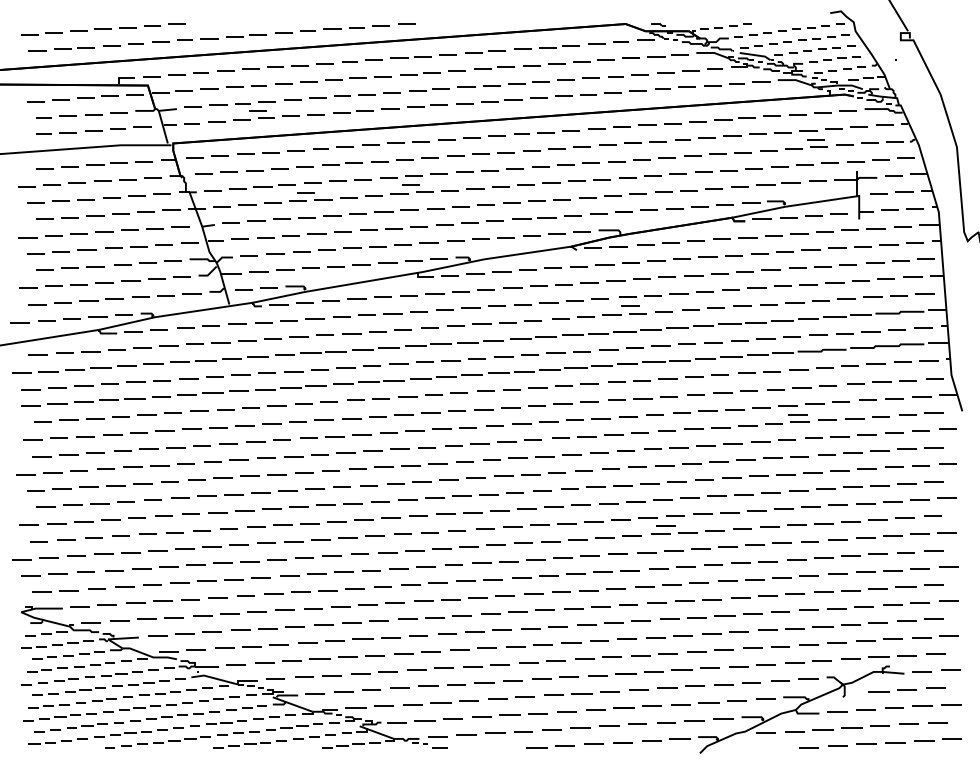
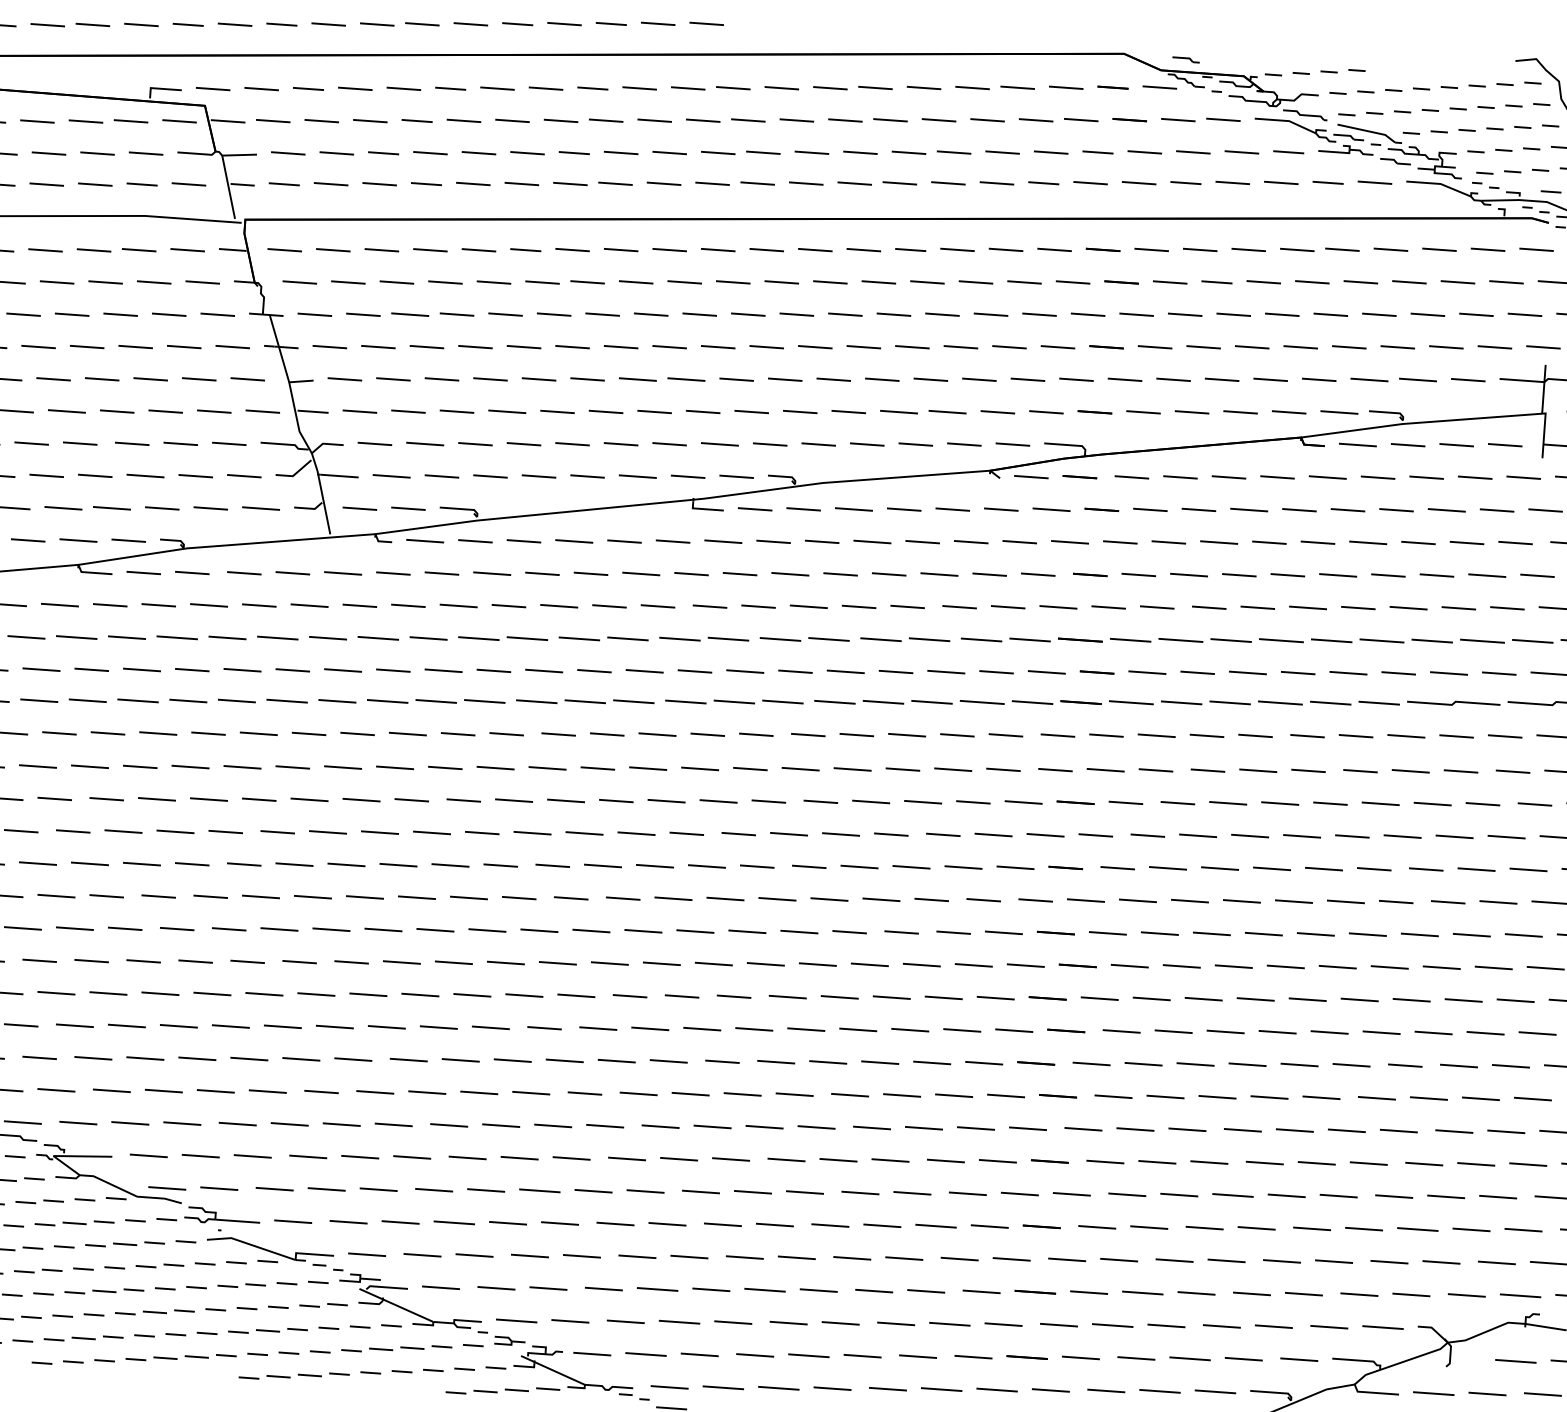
line: (257, 110) -> (410, 168), removed
line: (815, 139) -> (1470, 299), removed
line: (410, 184) -> (691, 330), removed
line: (305, 192) -> (490, 331), removed
line: (630, 305) -> (1094, 590), removed
line: (797, 414) -> (1398, 821), removed
line: (665, 525) -> (1131, 1015), removed

